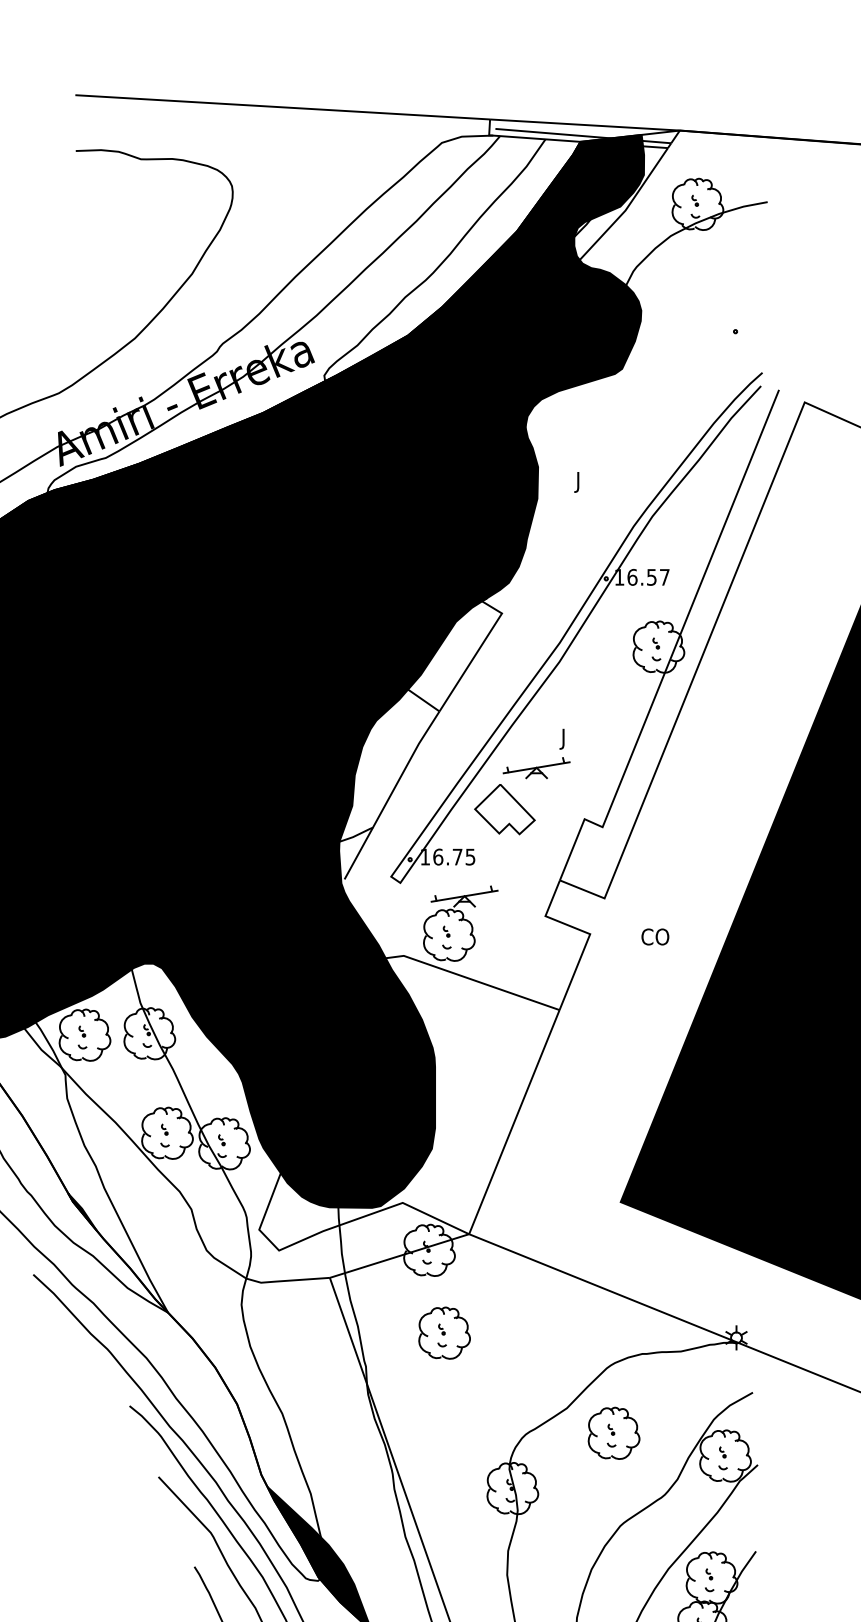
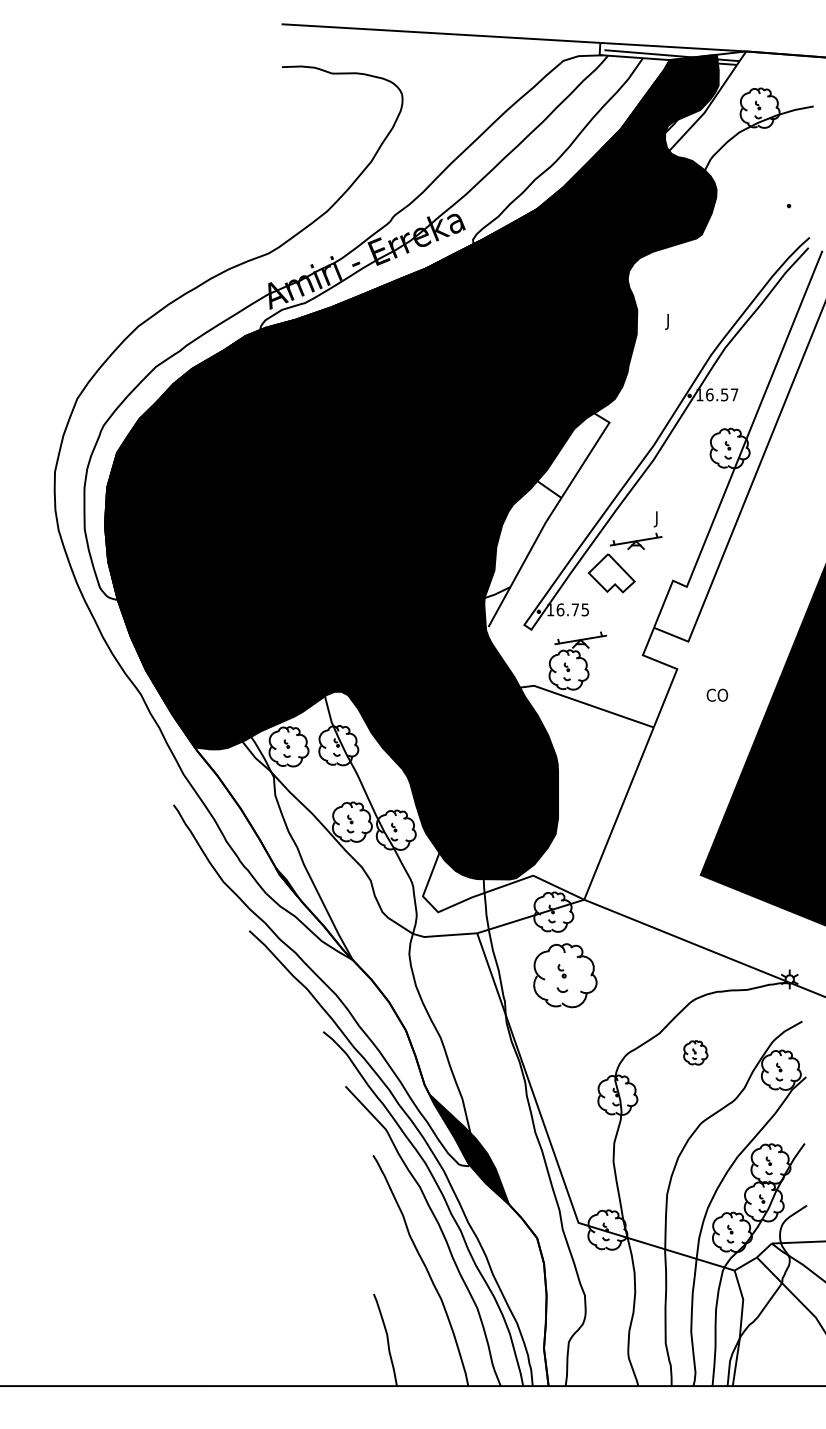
text: (655, 935) -> (717, 694), moved
part: (444, 1332) -> (565, 975), size x1.6
part: (613, 1432) -> (695, 1052), size x0.6

